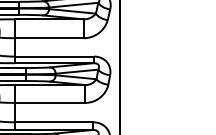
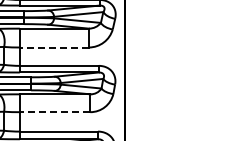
line: (49, 38) -> (54, 47), solid -> dashed
line: (49, 103) -> (54, 112), solid -> dashed

